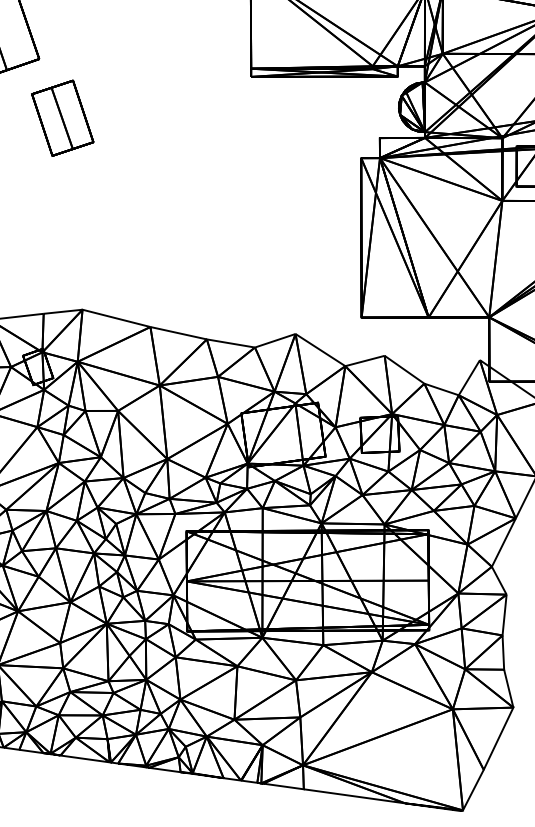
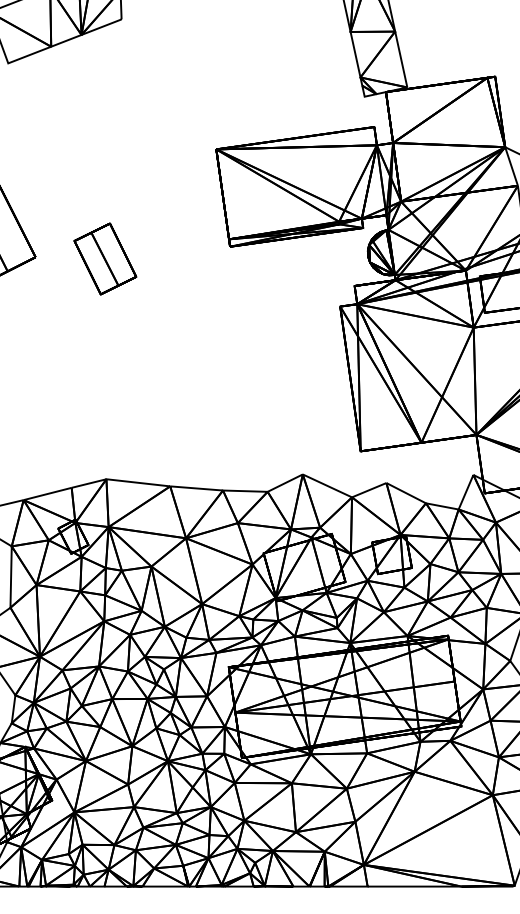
part: (62, 117) -> (105, 258), moved

